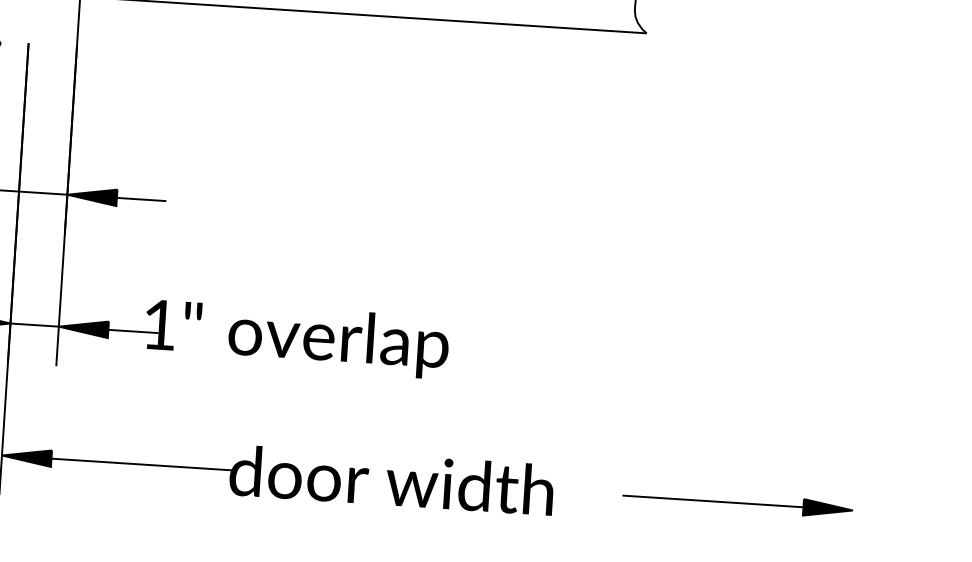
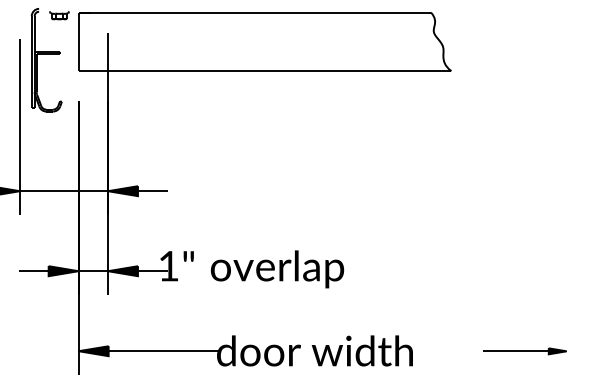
part: (737, 503) -> (524, 351), size x0.6

